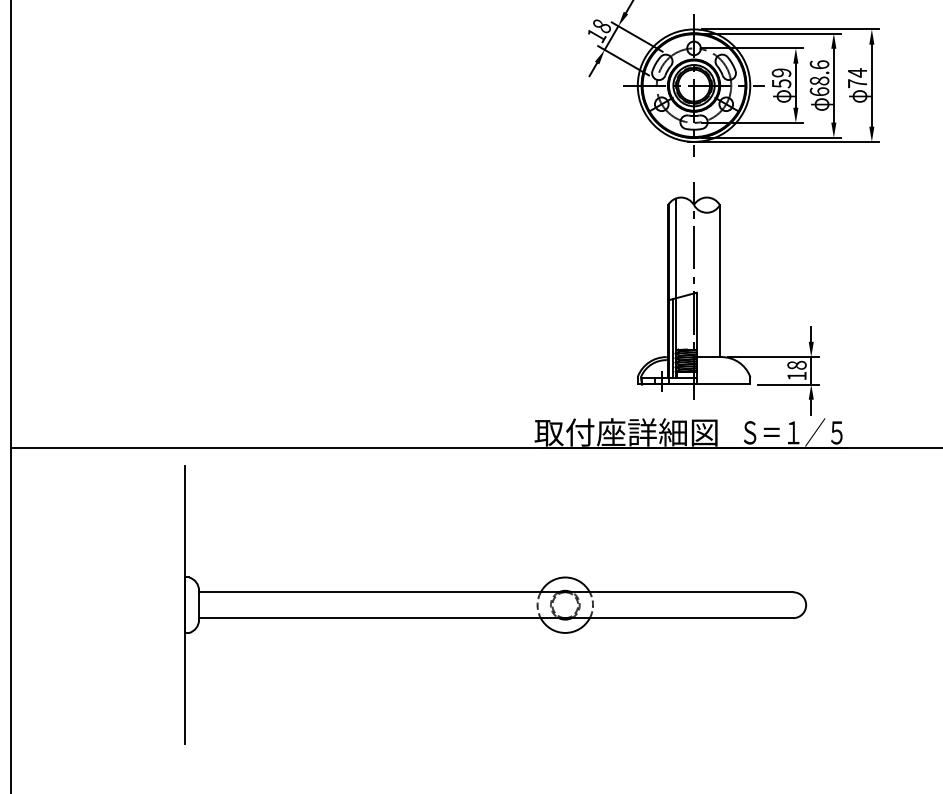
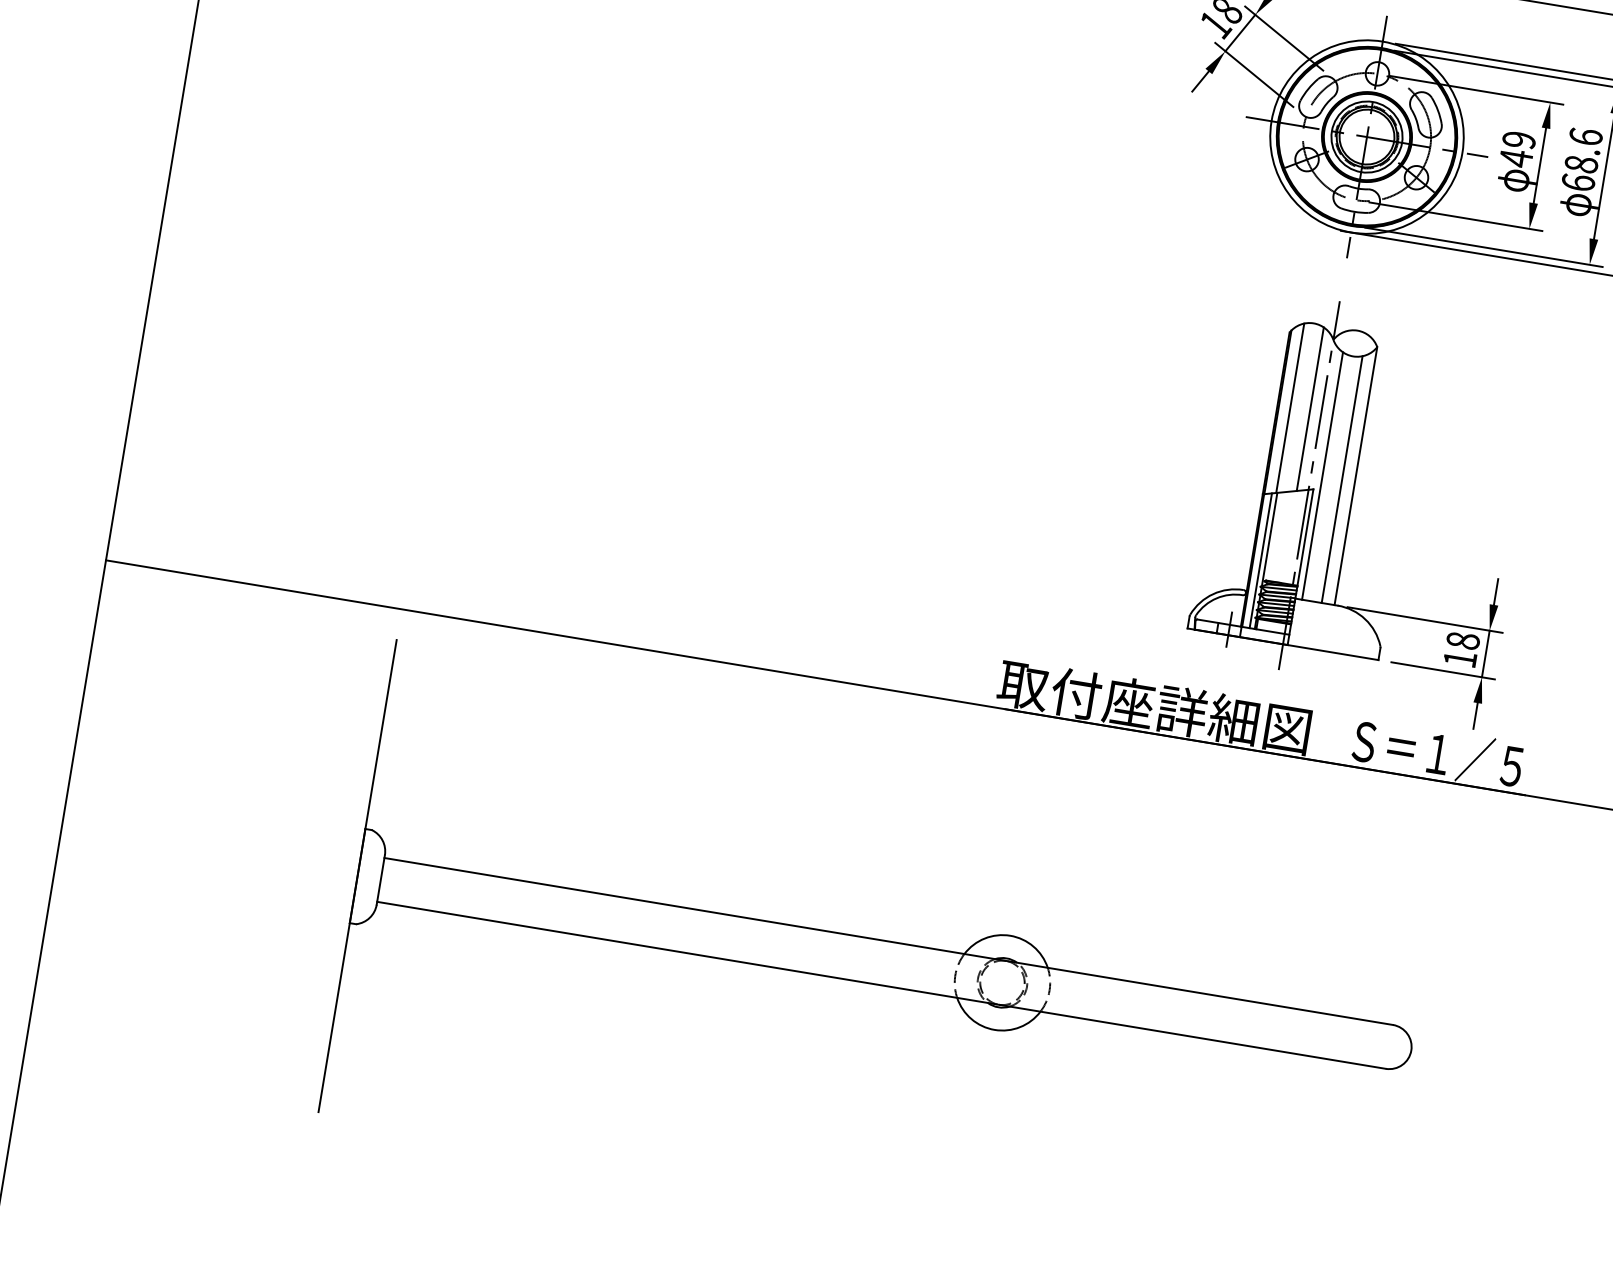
text: (781, 83) -> (1516, 157), 59 -> 49
line: (687, 246) -> (1310, 408), added
line: (700, 284) -> (1322, 476), added
line: (712, 284) -> (1342, 479), added

